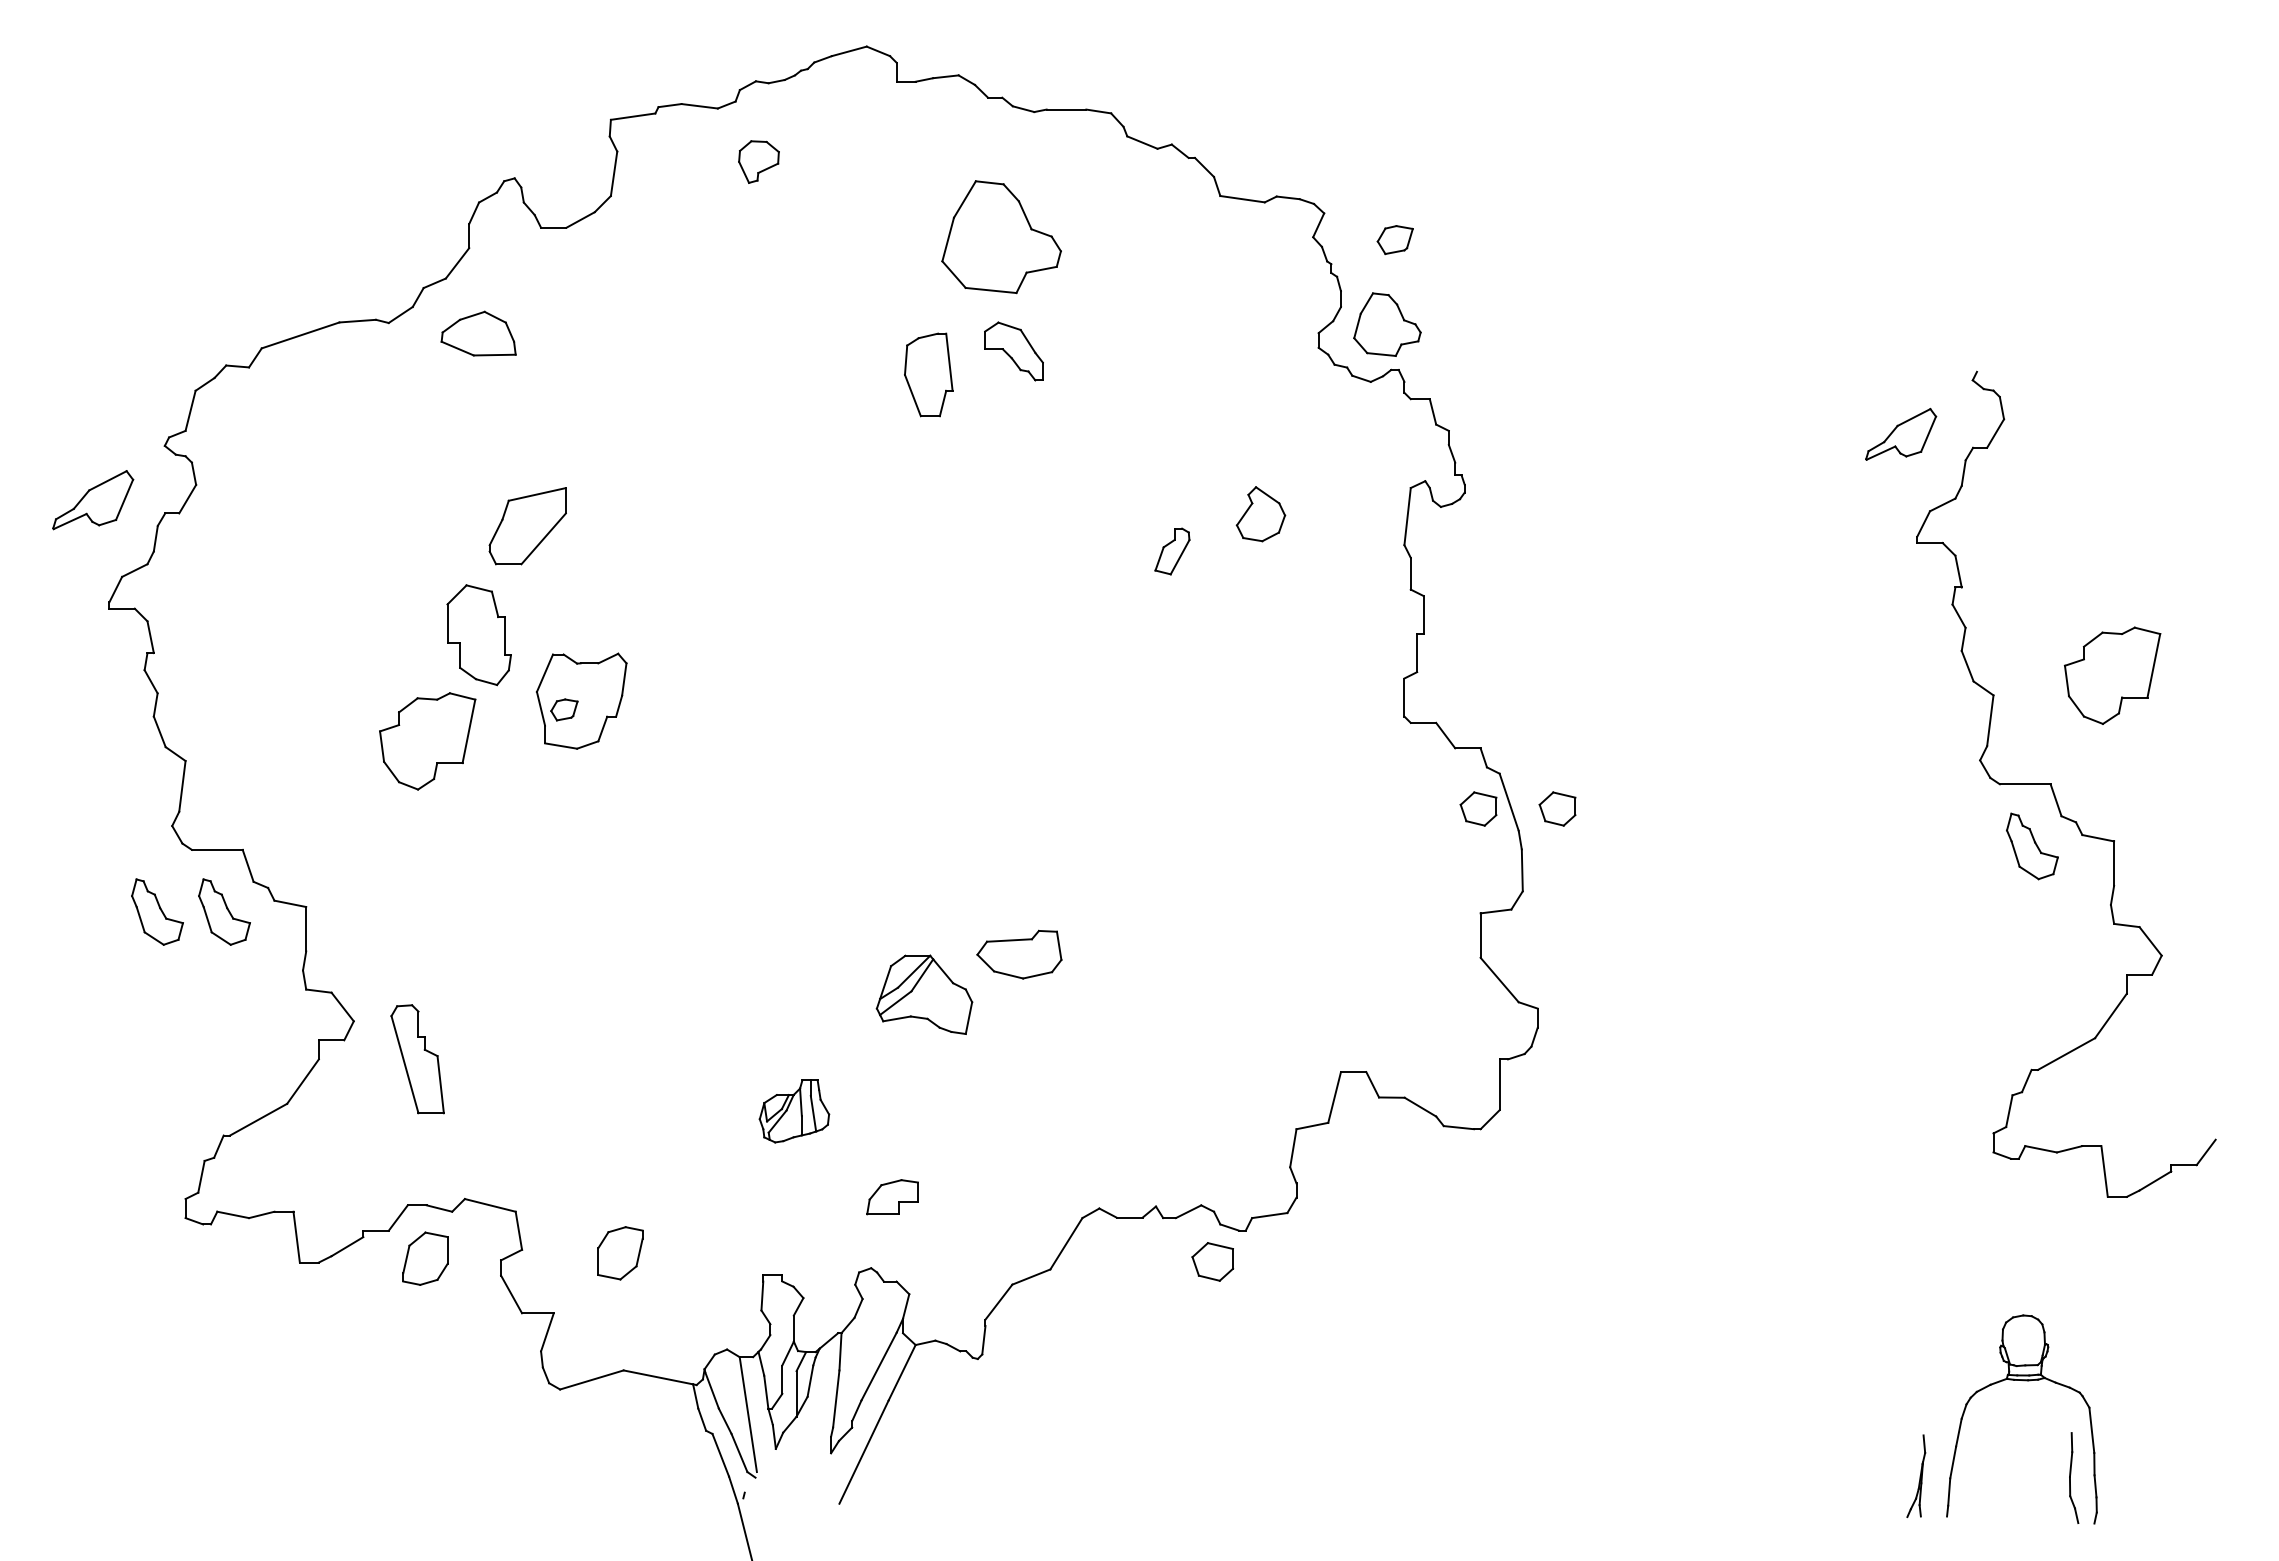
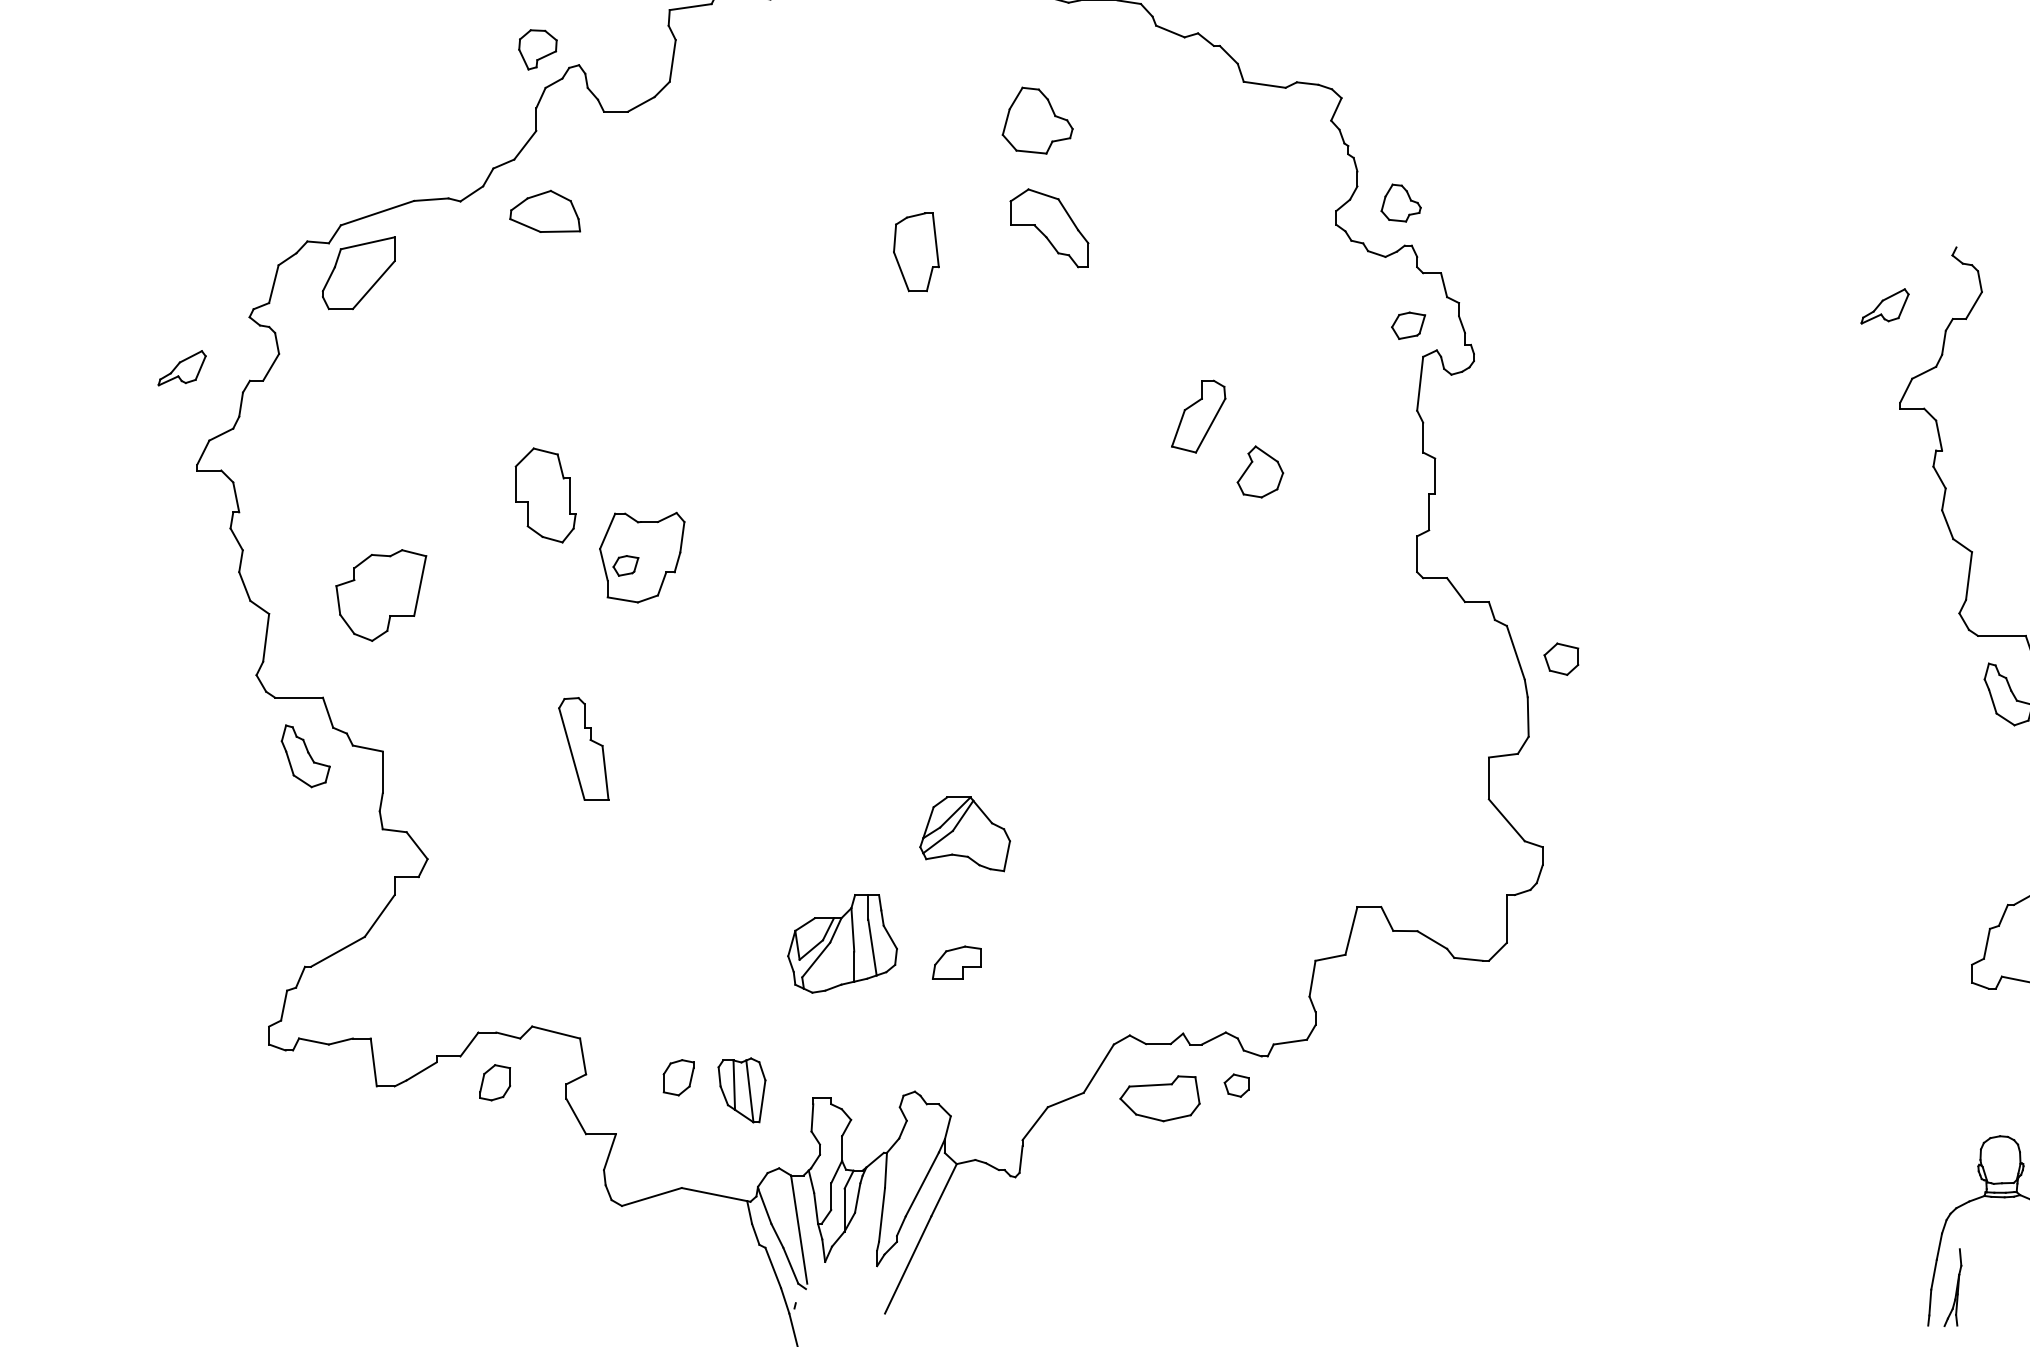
part: (758, 161) -> (537, 49), moved
part: (1001, 237) -> (1037, 120), size x0.62
part: (1394, 240) -> (1407, 326), moved
part: (1387, 324) -> (1401, 202), size x0.62
part: (1013, 351) -> (1048, 228), size x1.43
part: (928, 374) -> (916, 251), moved
part: (1901, 434) -> (1885, 306), size x0.71
part: (93, 499) -> (182, 367), size x0.62
part: (1260, 514) -> (1259, 472), moved
part: (527, 526) -> (358, 273), moved
part: (1172, 551) -> (1198, 416), size x1.67
part: (427, 741) -> (381, 595), moved
part: (1478, 808) -> (1486, 658), removed
part: (157, 911) -> (242, 755), removed
part: (1019, 954) -> (1160, 1098), moved
part: (417, 1059) -> (583, 749), moved
part: (794, 1111) -> (842, 944), size x1.67
part: (892, 1197) -> (956, 962), moved
part: (620, 1253) -> (678, 1077), size x0.71
part: (425, 1258) -> (495, 1082), size x0.71
part: (1212, 1261) -> (1236, 1085), size x0.62
part: (687, 1266) -> (741, 1090), added
part: (1916, 1475) -> (1953, 1286), moved

